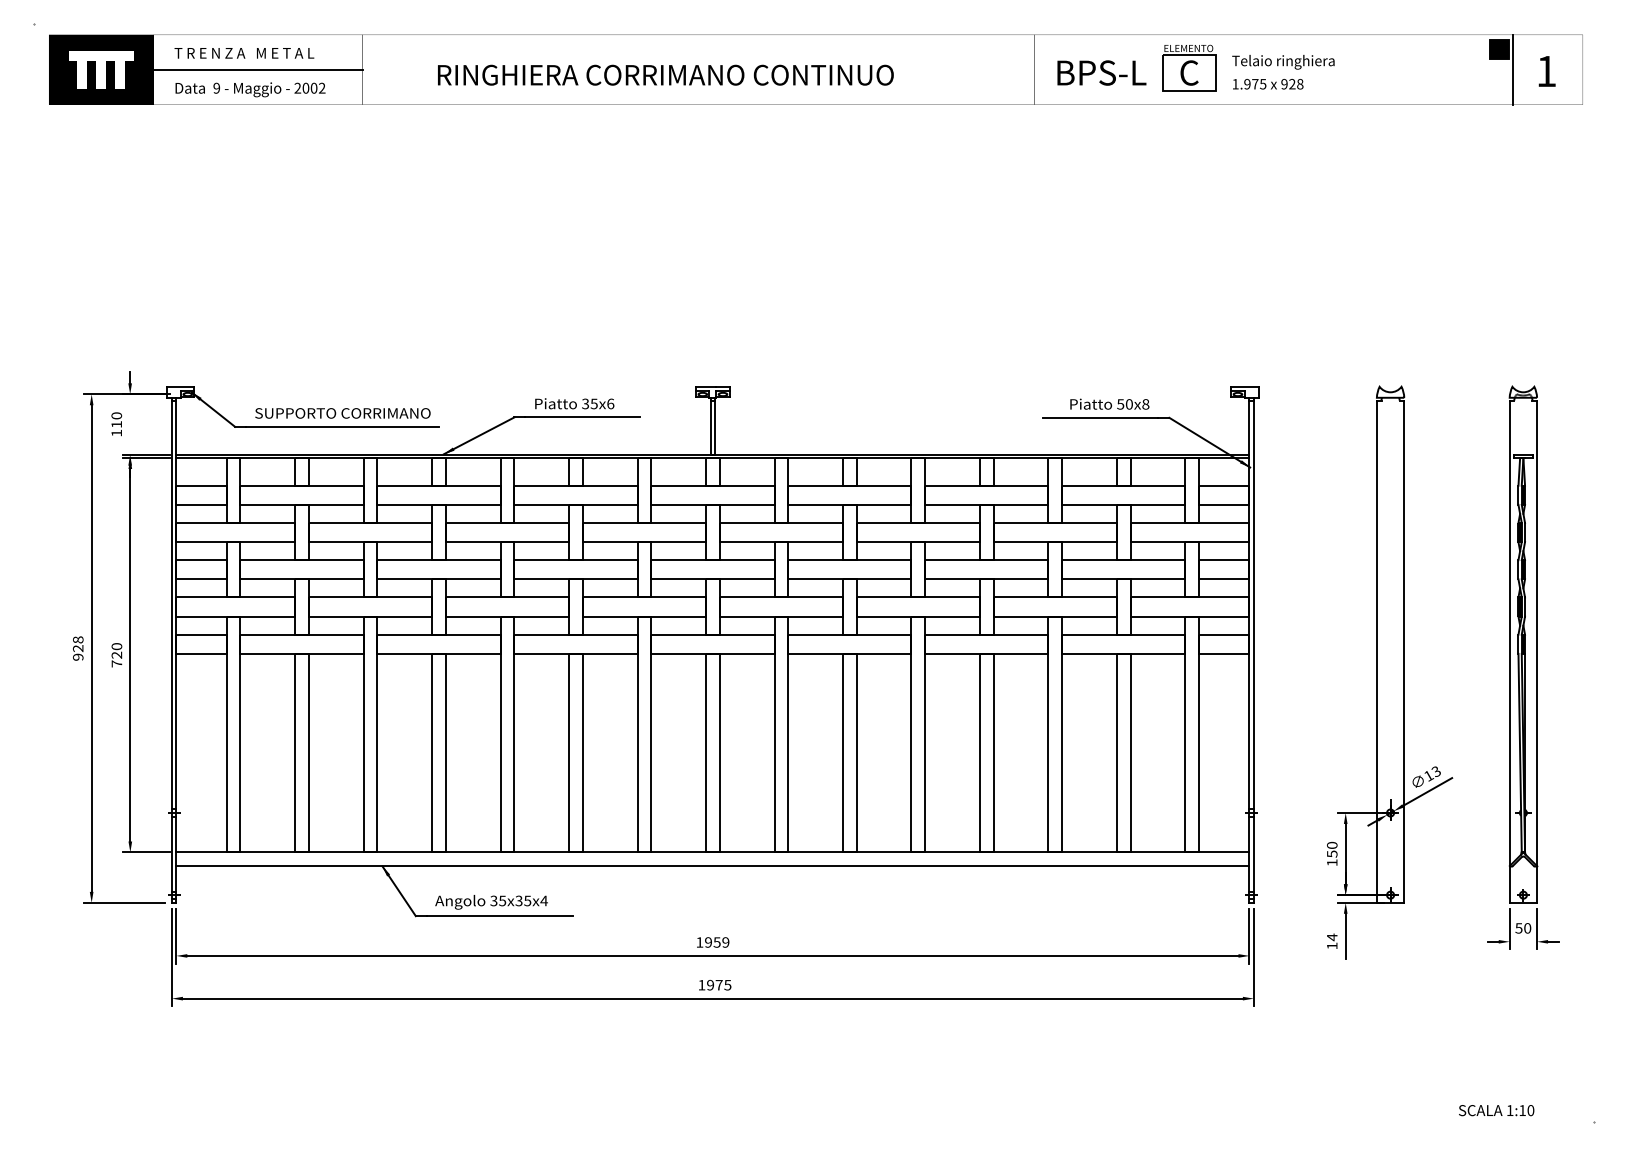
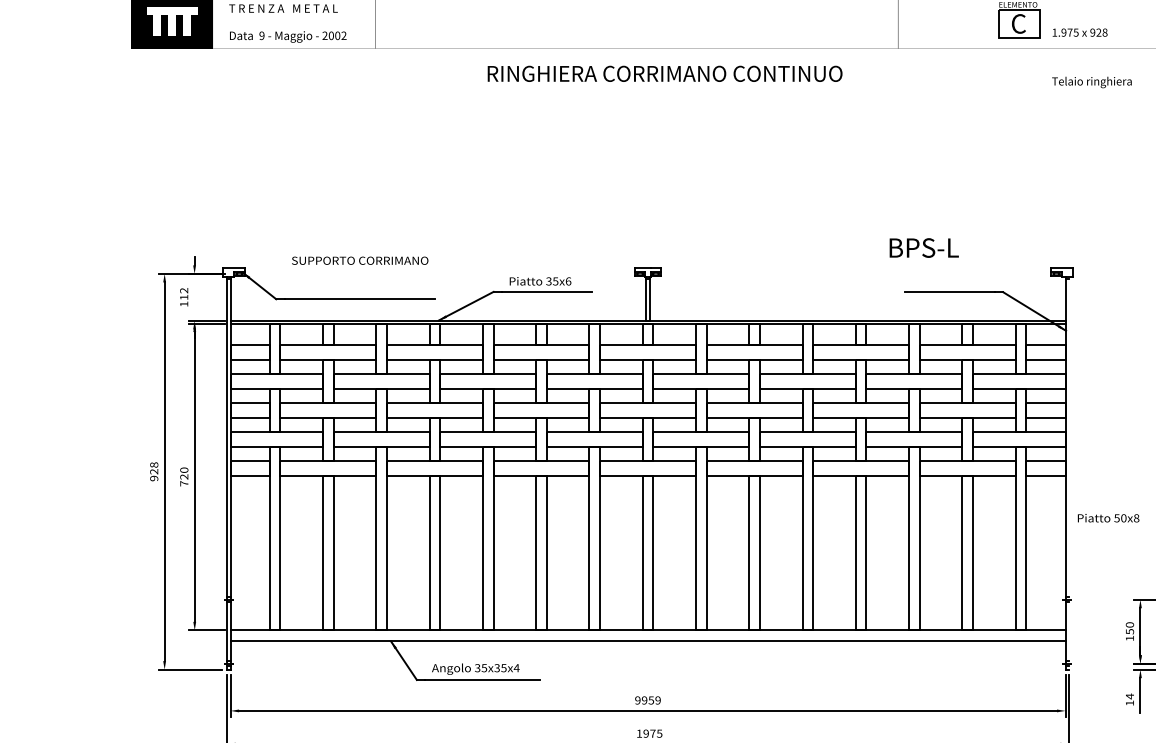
text: (1283, 62) -> (1092, 82), moved
line: (257, 69) -> (293, 21), removed
text: (1101, 72) -> (923, 247), moved
text: (665, 74) -> (664, 73), moved
text: (1109, 403) -> (1108, 517), moved
text: (342, 413) -> (359, 260), moved
text: (116, 415) -> (183, 290), 110 -> 112
line: (1253, 649) -> (1068, 472), removed
text: (699, 942) -> (637, 700), 1959 -> 9959

